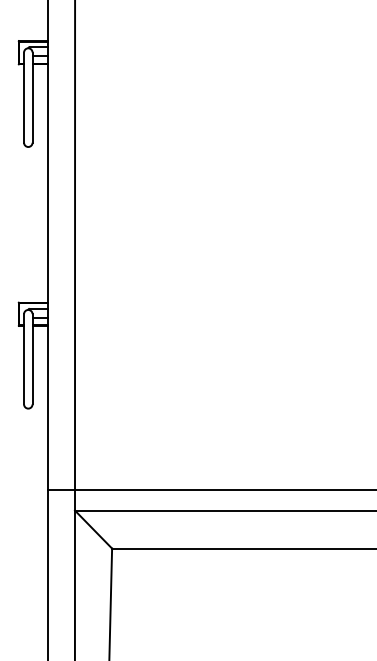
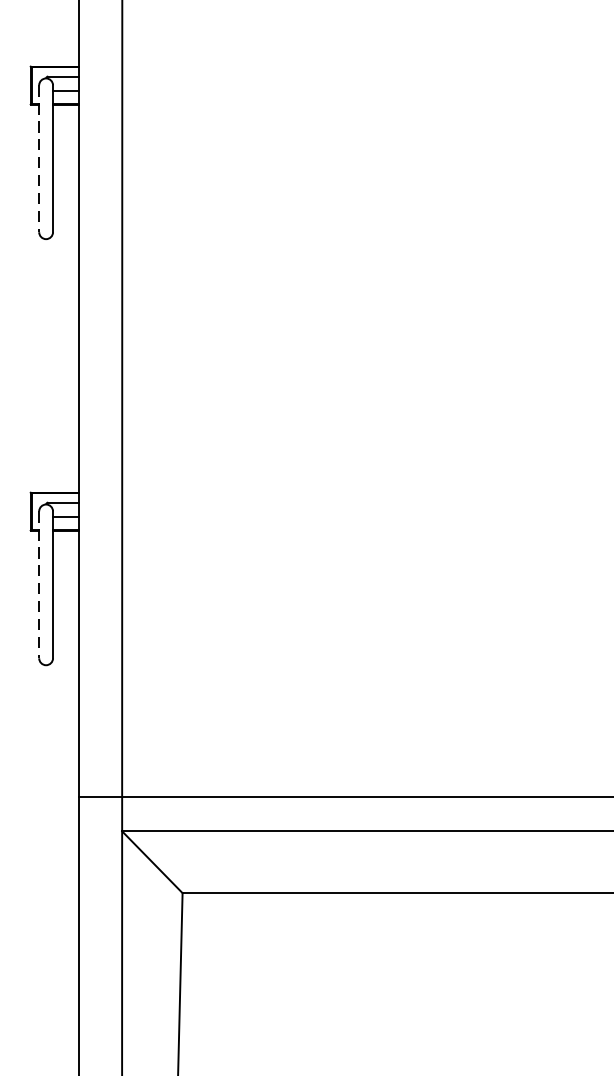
line: (24, 98) -> (39, 160), solid -> dashed
line: (24, 359) -> (39, 585), solid -> dashed

